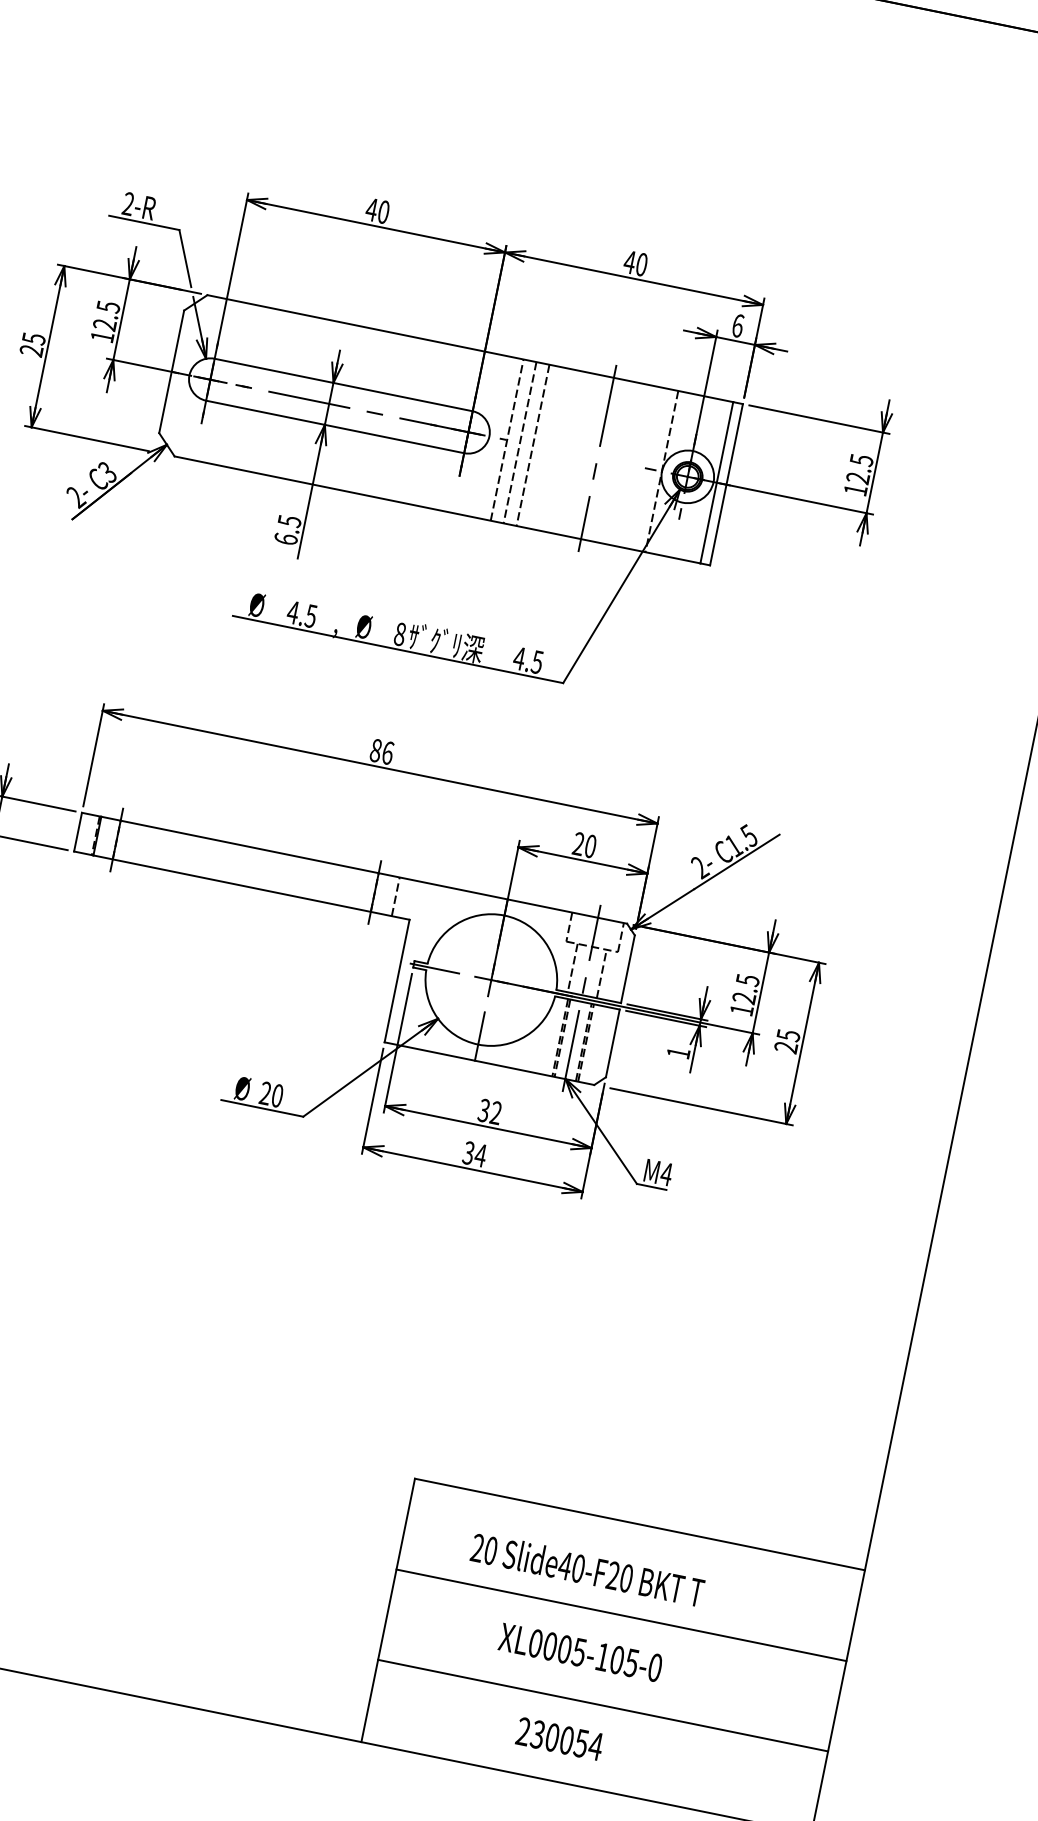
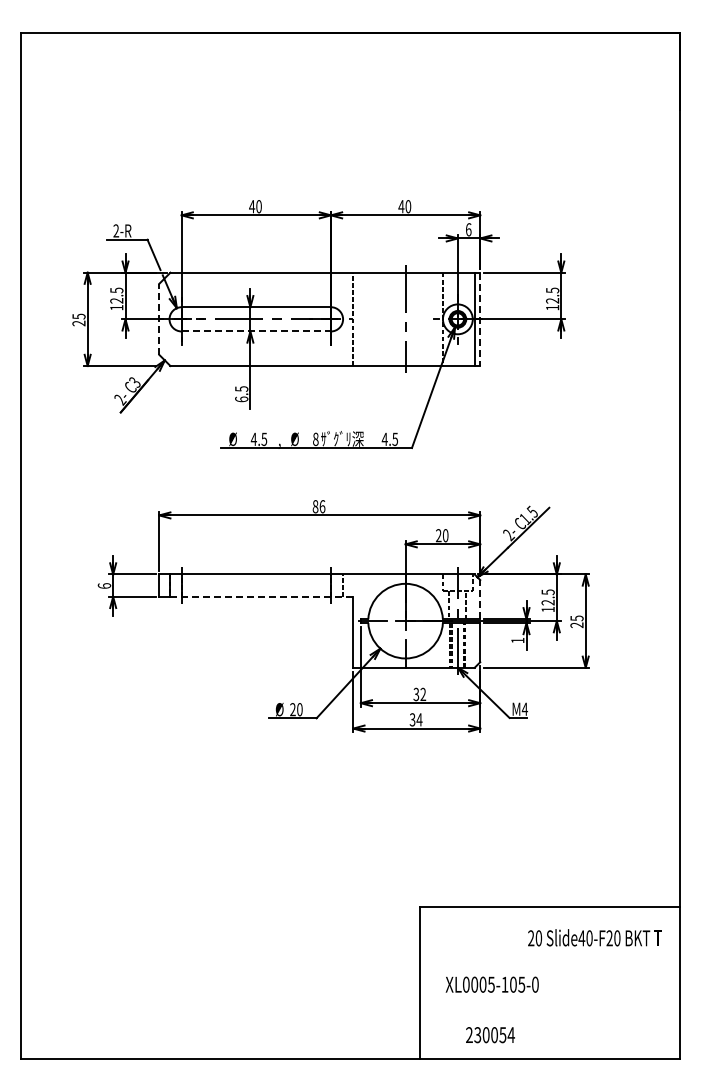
line: (172, 370) -> (159, 318), solid -> dashed
line: (335, 427) -> (256, 331), solid -> dashed
line: (519, 442) -> (360, 319), removed
line: (533, 445) -> (368, 319), removed
line: (726, 485) -> (480, 319), solid -> dashed
line: (252, 887) -> (262, 596), solid -> dashed
line: (628, 968) -> (480, 599), solid -> dashed
text: (587, 1568) -> (594, 937), moved
line: (621, 1615) -> (549, 959), removed
text: (579, 1651) -> (491, 984), moved
line: (602, 1705) -> (549, 1011), removed
text: (559, 1739) -> (490, 1035), moved

